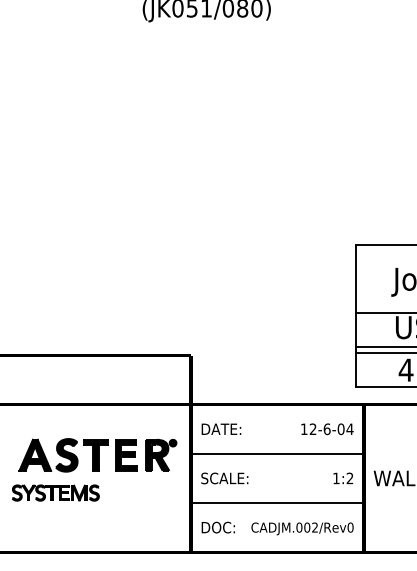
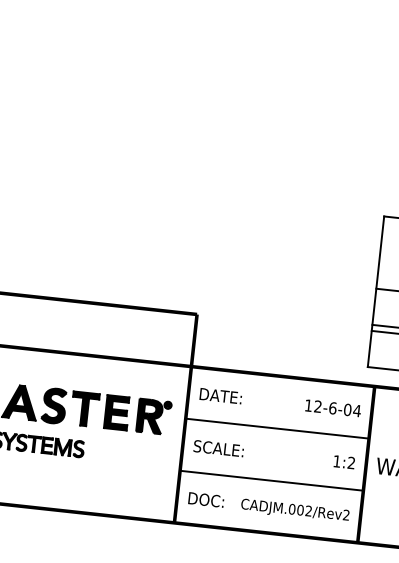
text: (350, 527) -> (346, 515), CADJM.002/Rev0 -> CADJM.002/Rev2

